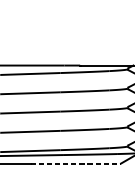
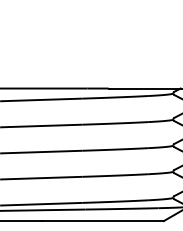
line: (76, 163) -> (103, 221), dashed -> solid

